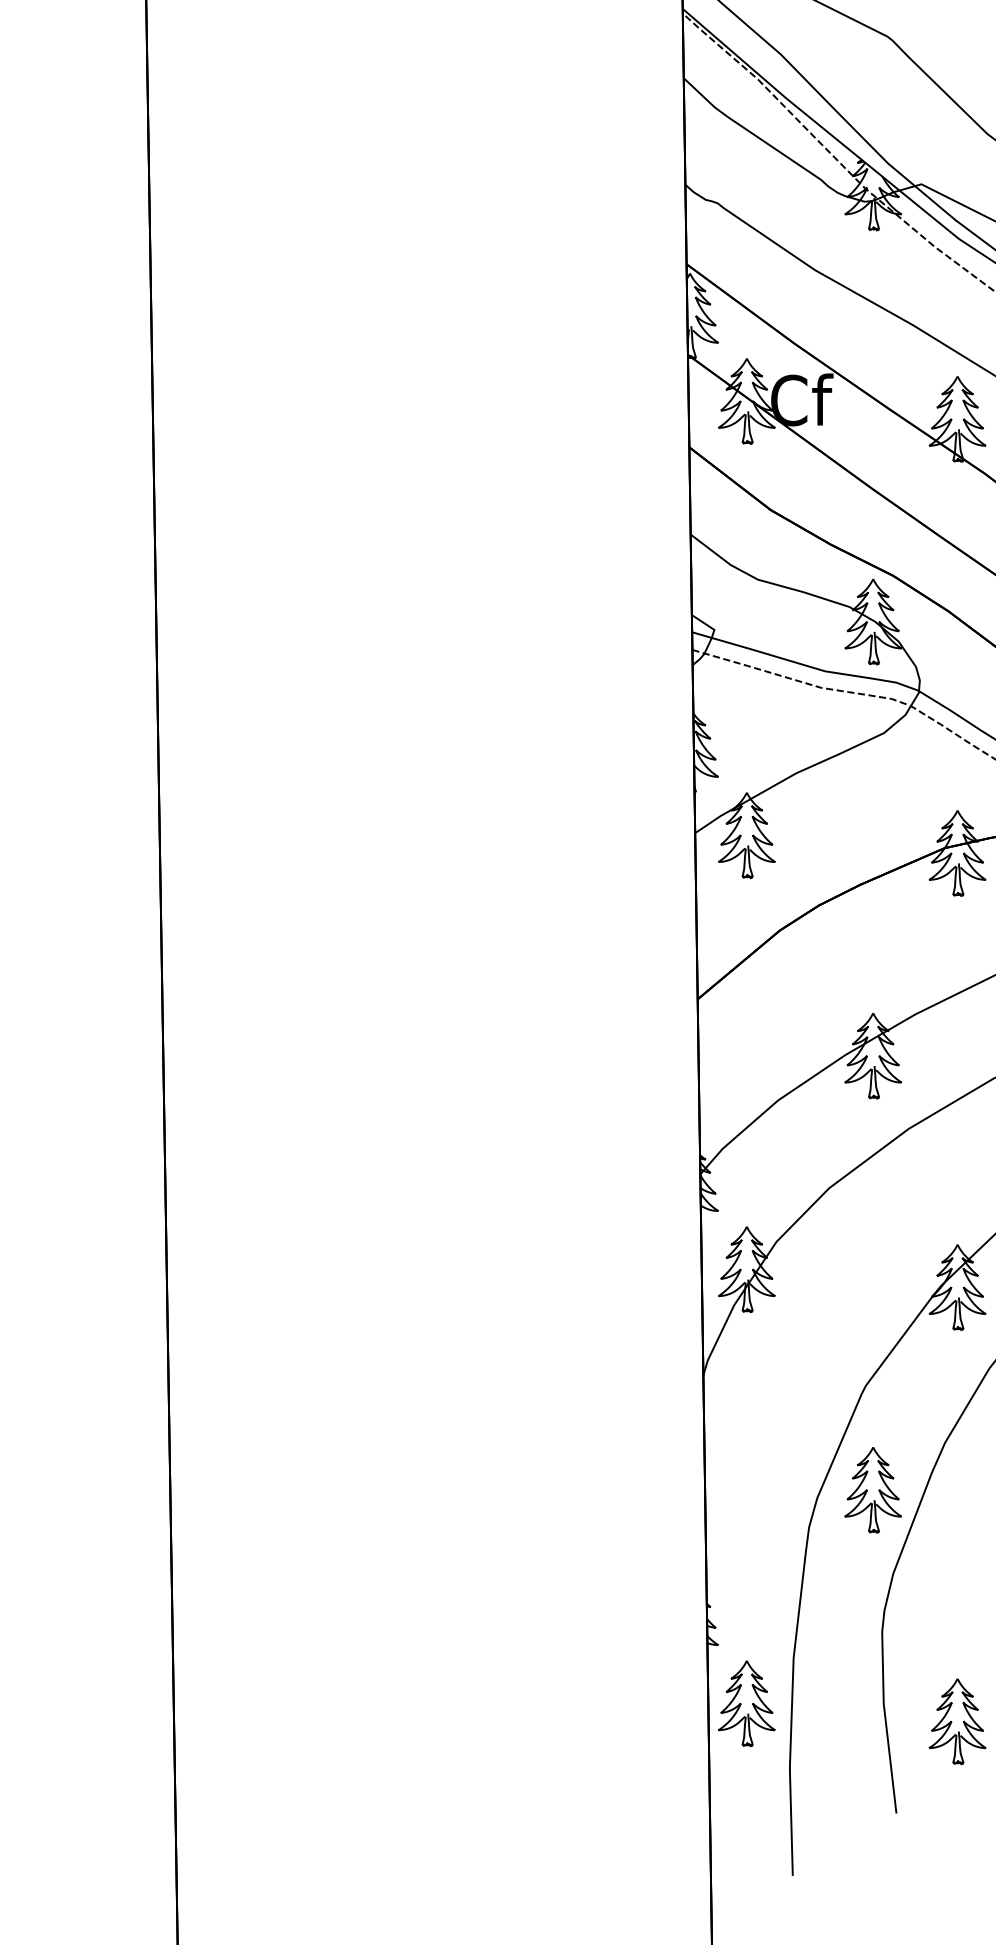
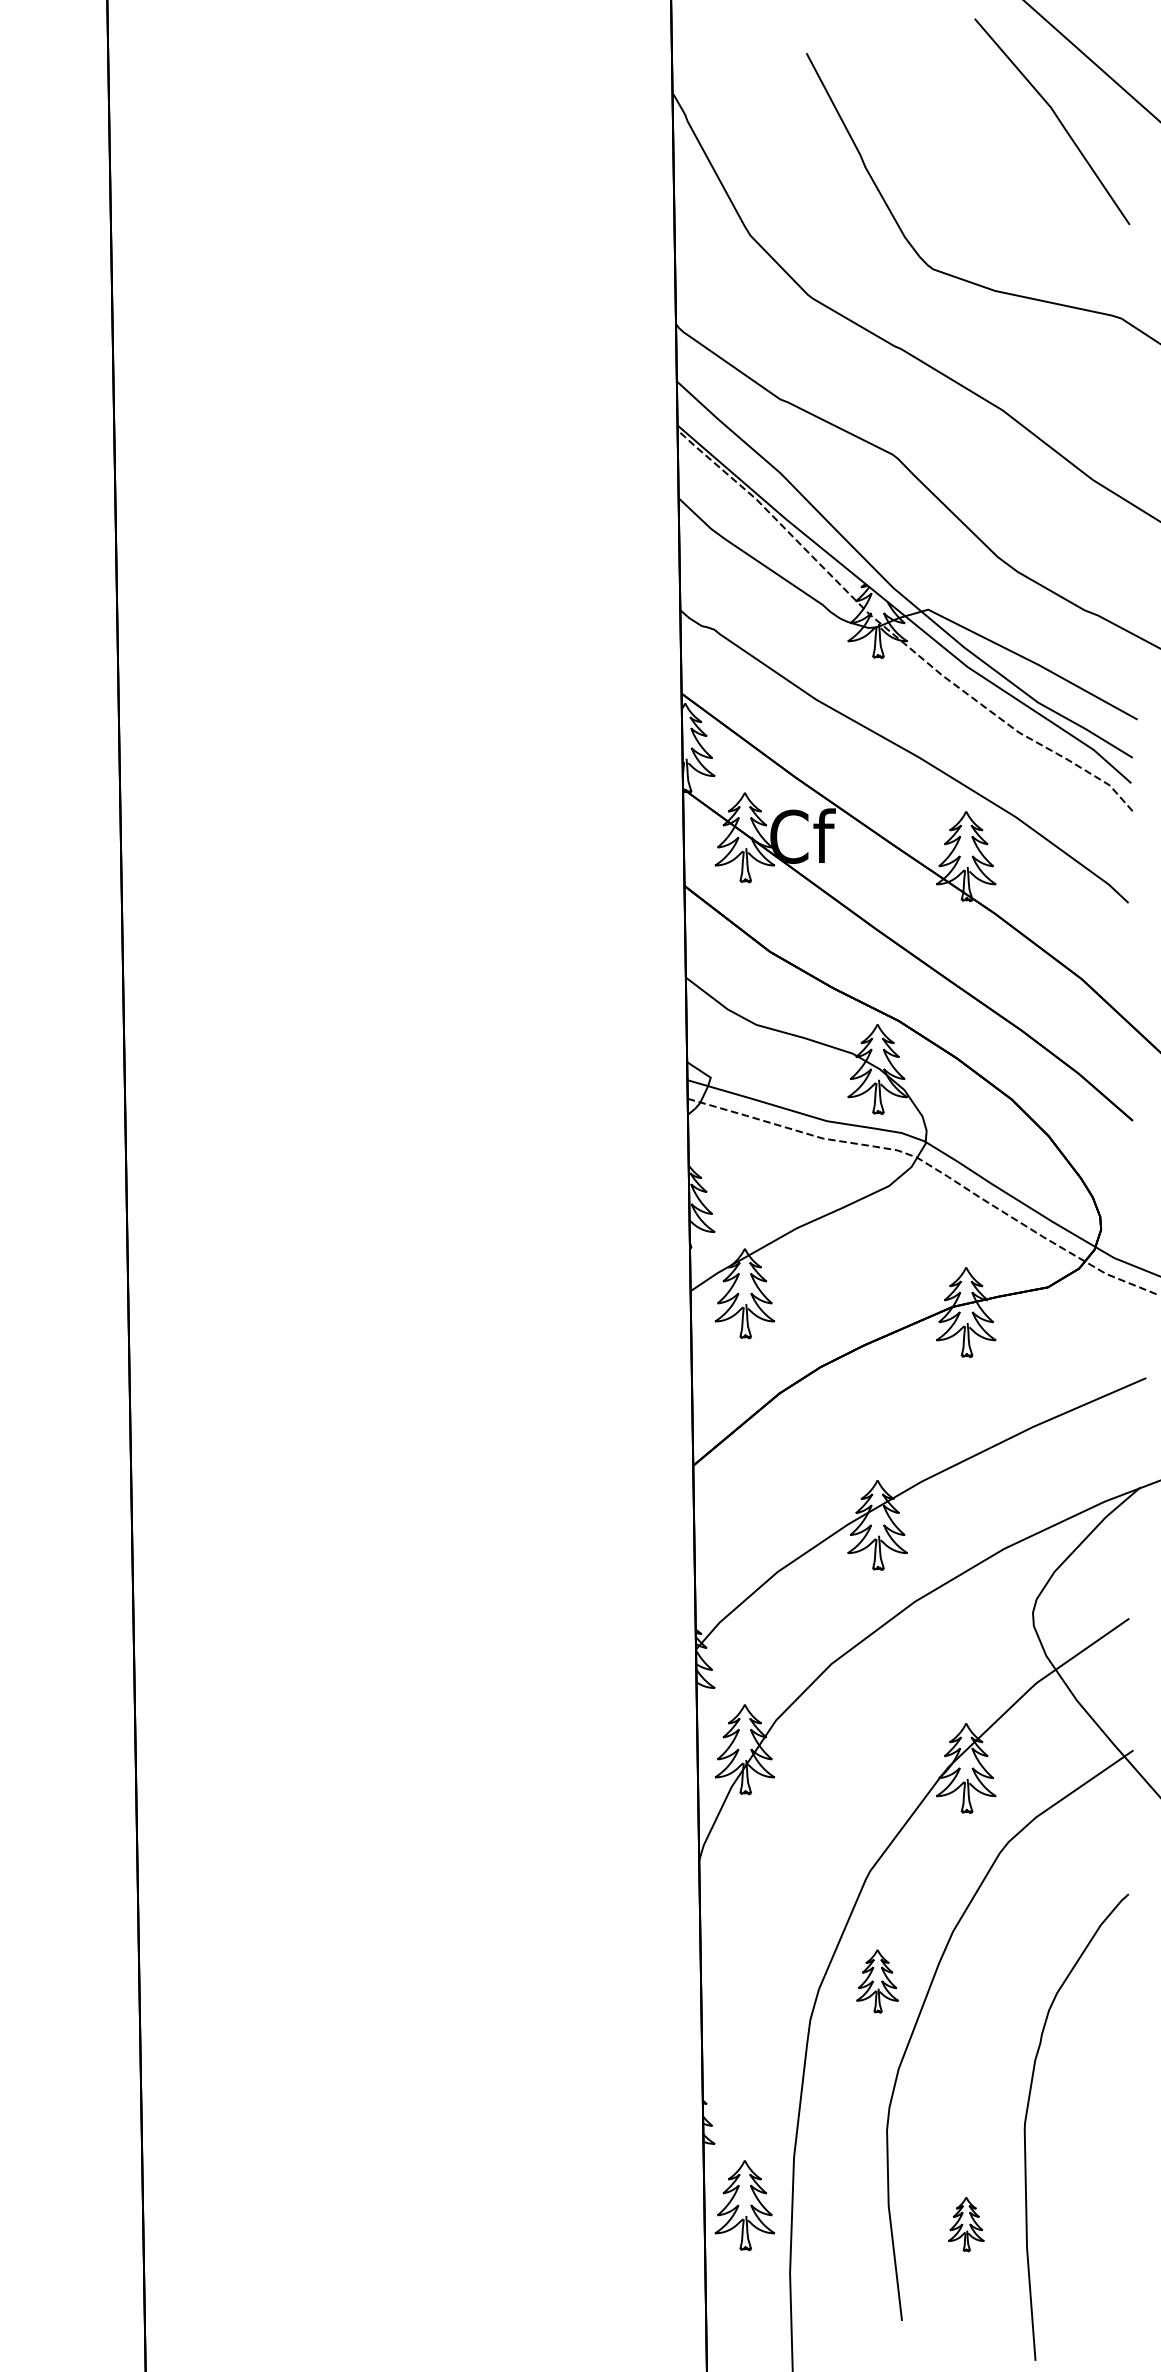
part: (873, 1490) -> (877, 1981), size x0.7
part: (957, 1721) -> (966, 2224), size x0.6

